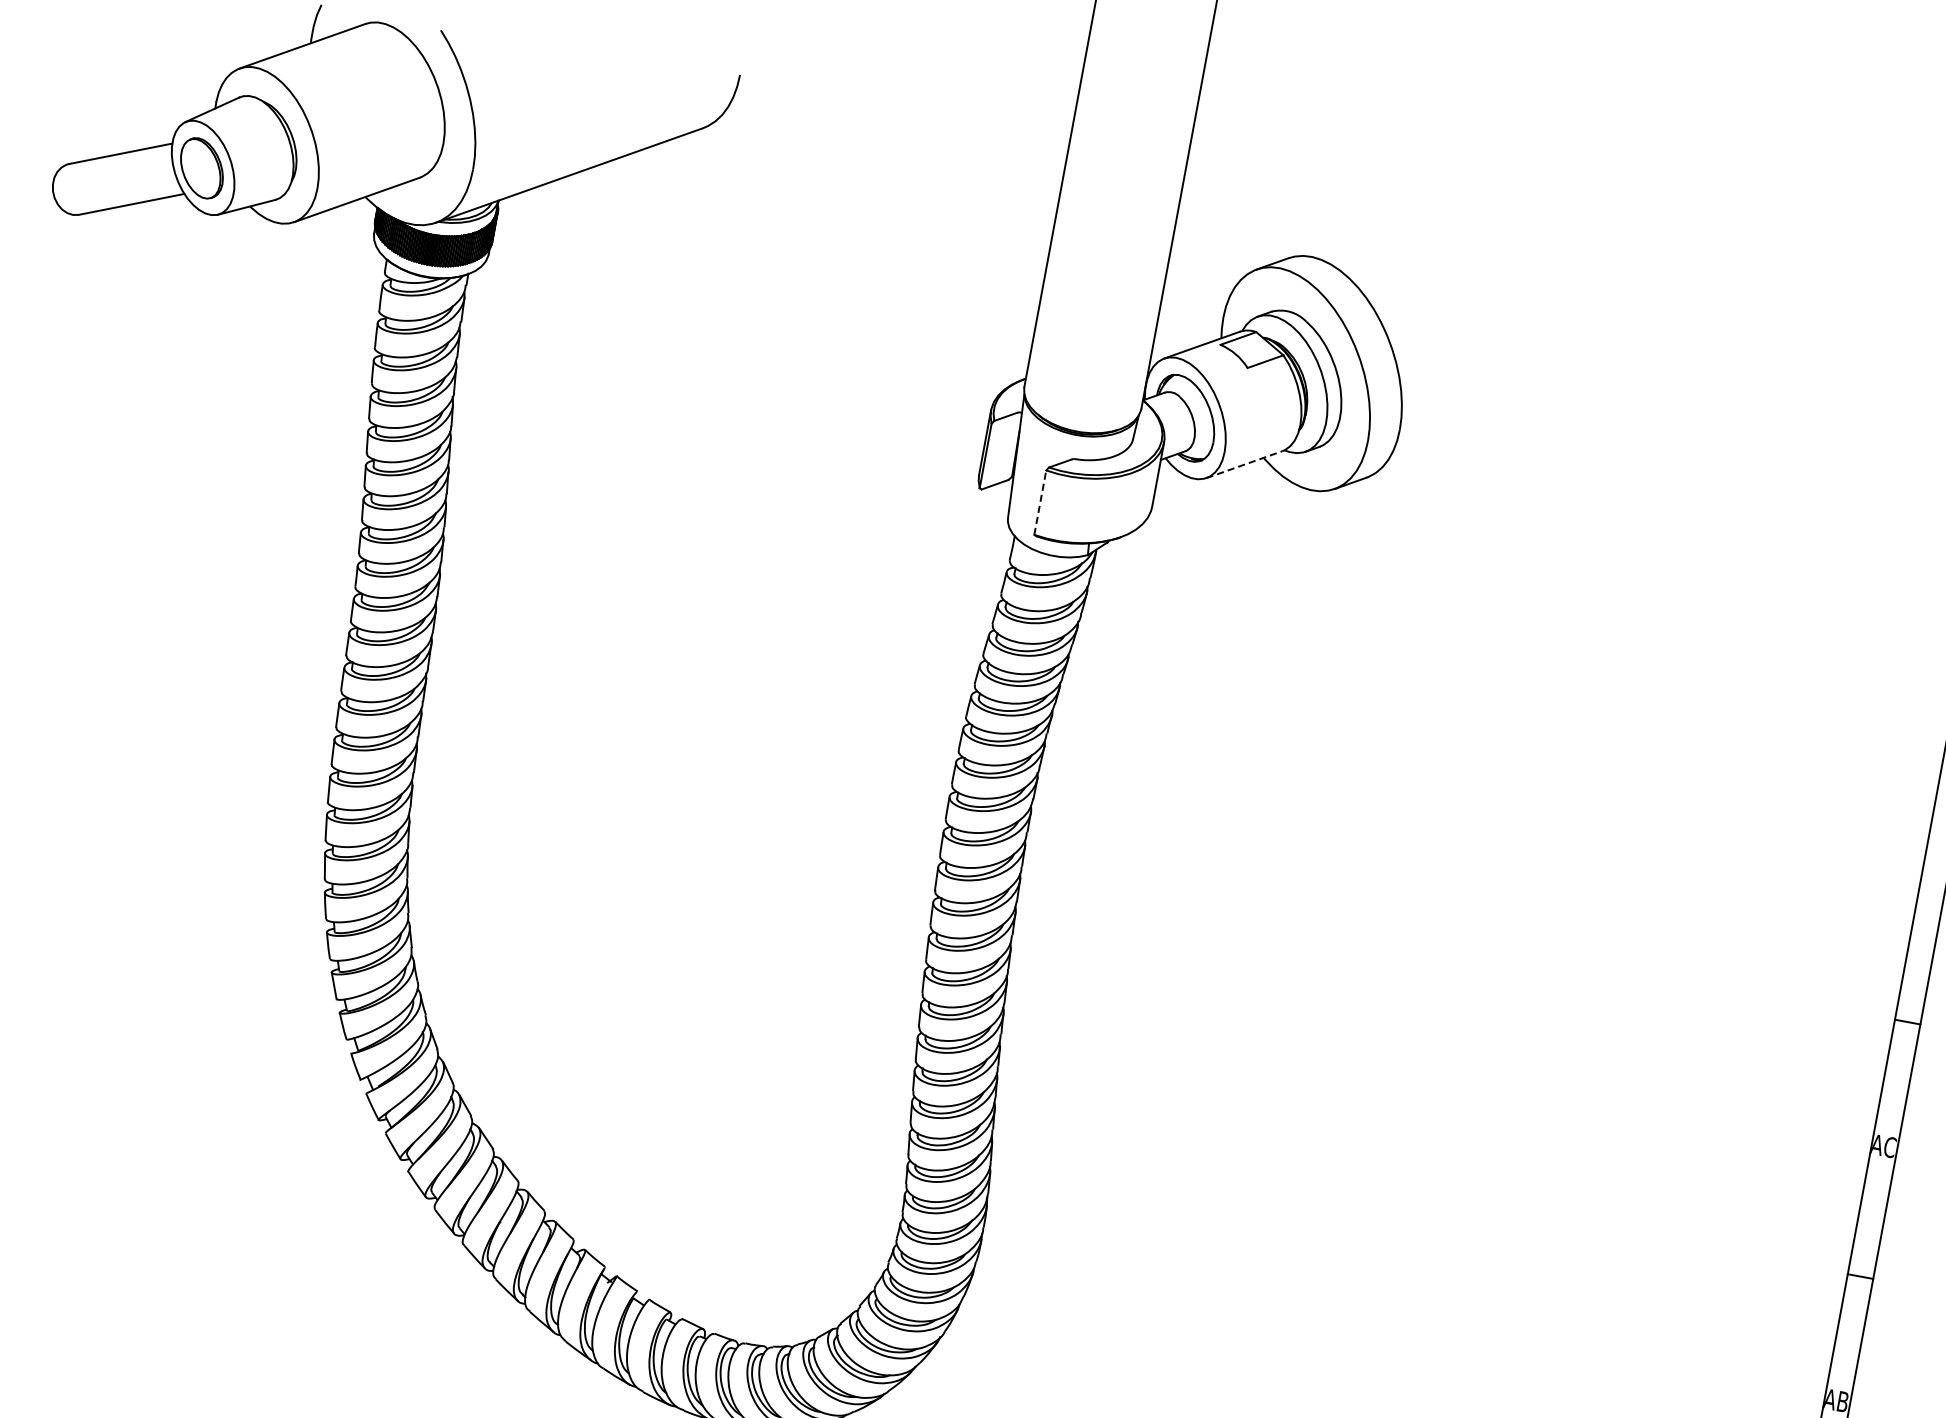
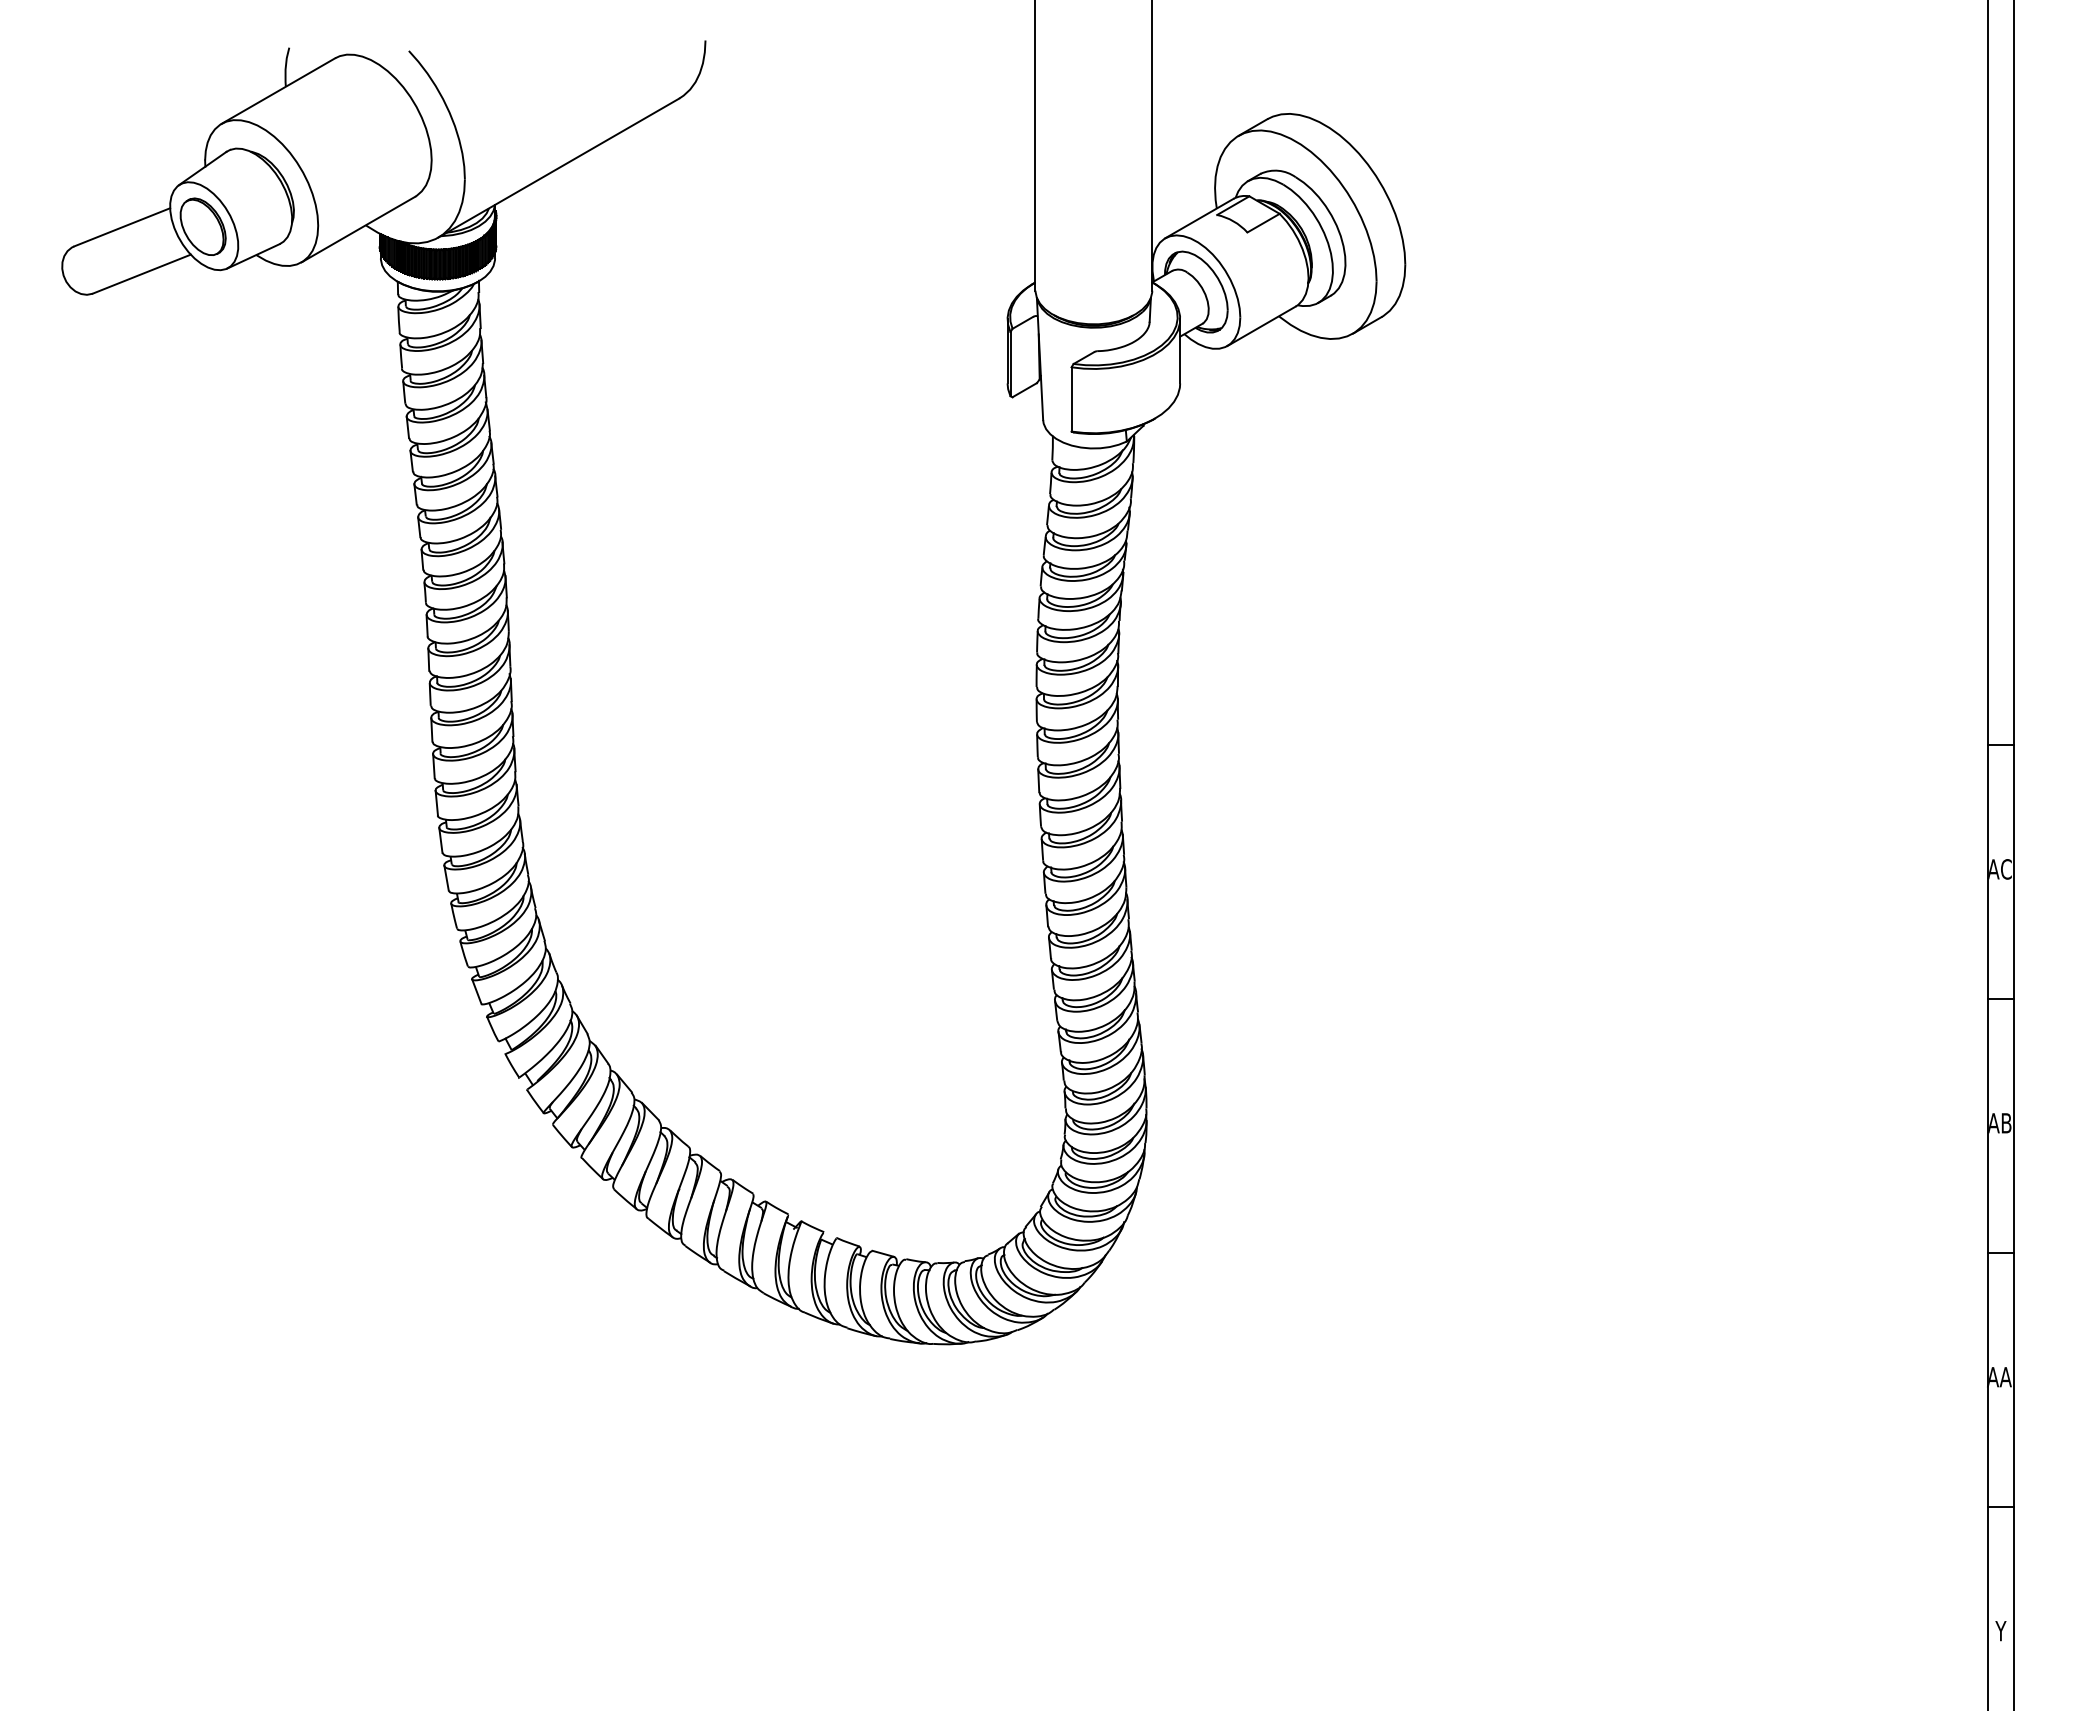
line: (1245, 465) -> (1262, 326), dashed -> solid
line: (1040, 501) -> (1071, 398), dashed -> solid

